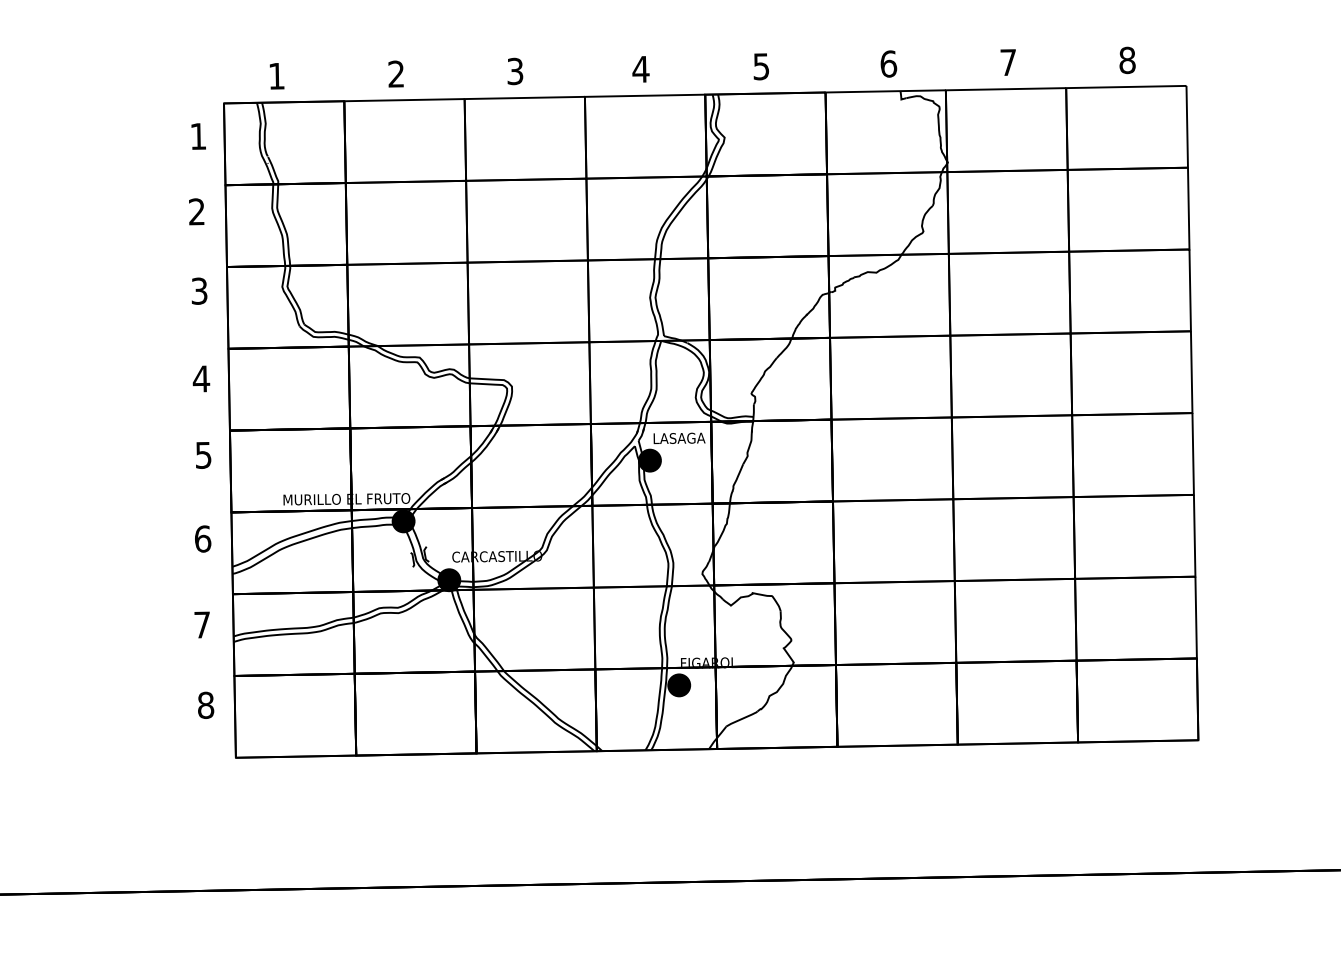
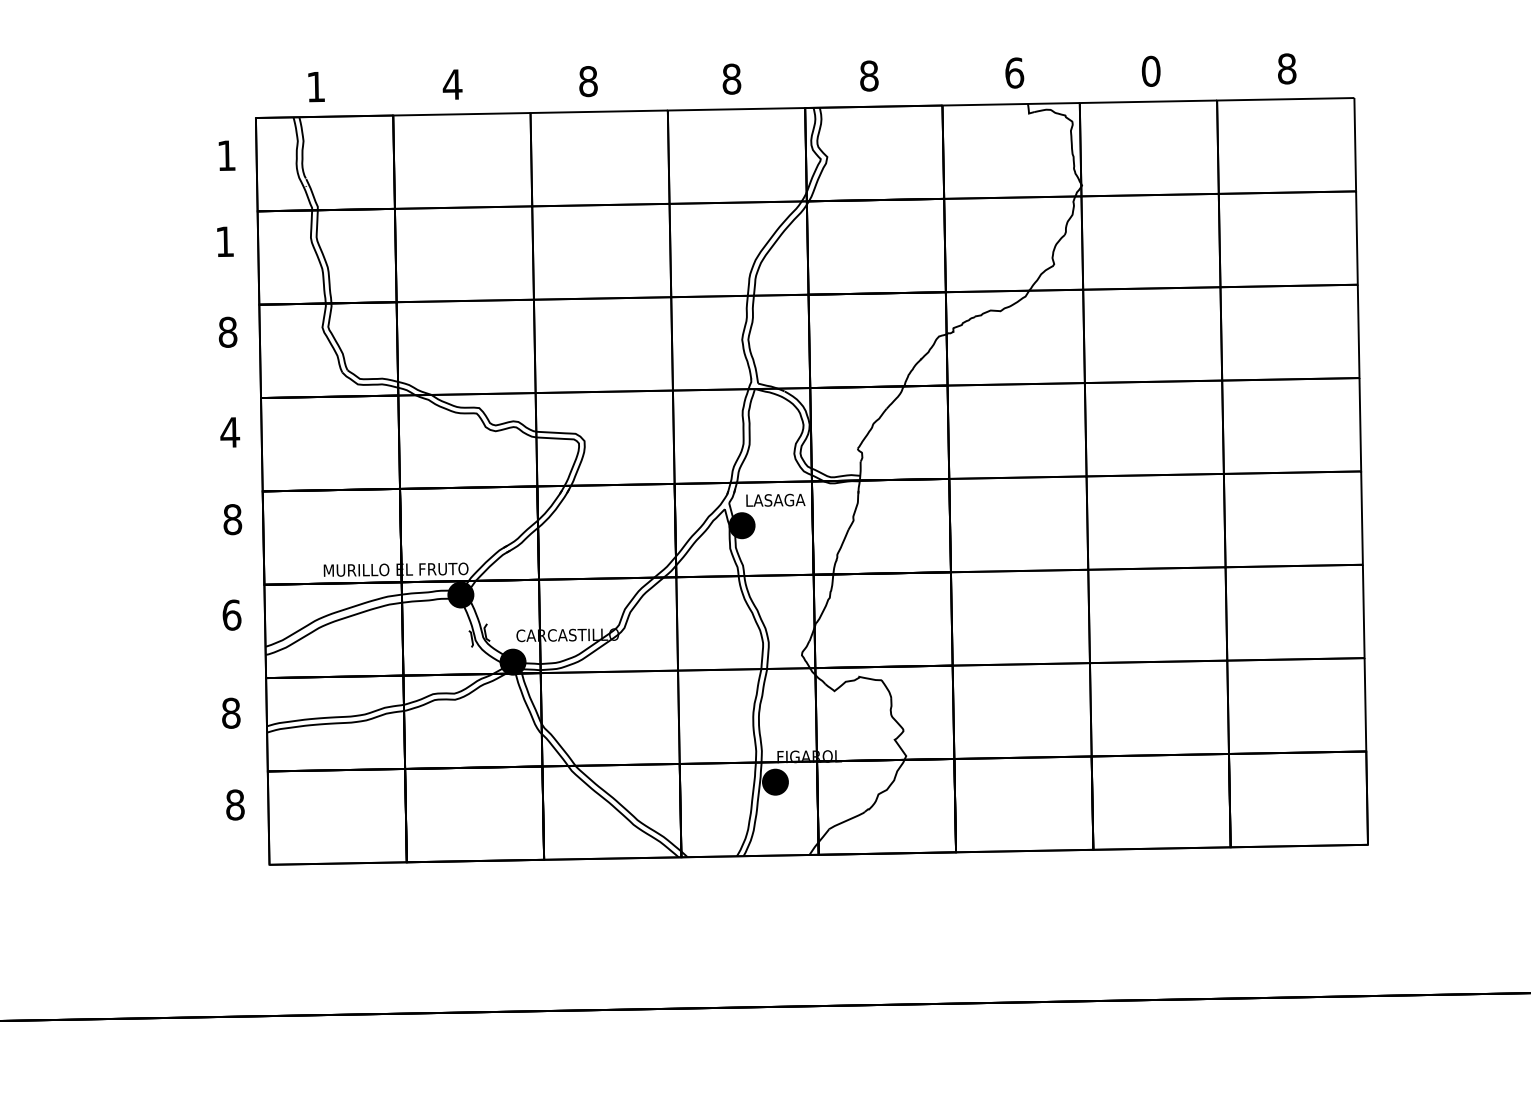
text: (1007, 61) -> (1150, 70), 7 -> 0
text: (761, 66) -> (869, 75), 5 -> 8
text: (640, 68) -> (731, 78), 4 -> 8
text: (515, 71) -> (588, 81), 3 -> 8
text: (396, 74) -> (452, 84), 2 -> 4
text: (196, 211) -> (224, 241), 2 -> 1
text: (199, 290) -> (227, 331), 3 -> 8
text: (203, 455) -> (232, 519), 5 -> 8
text: (202, 624) -> (231, 712), 7 -> 8

